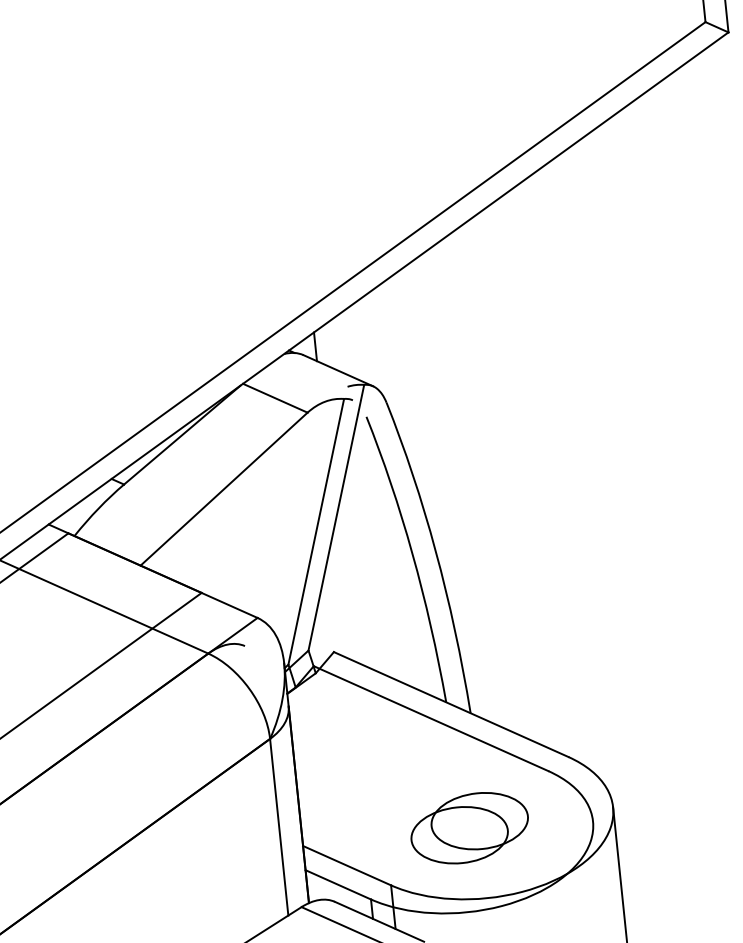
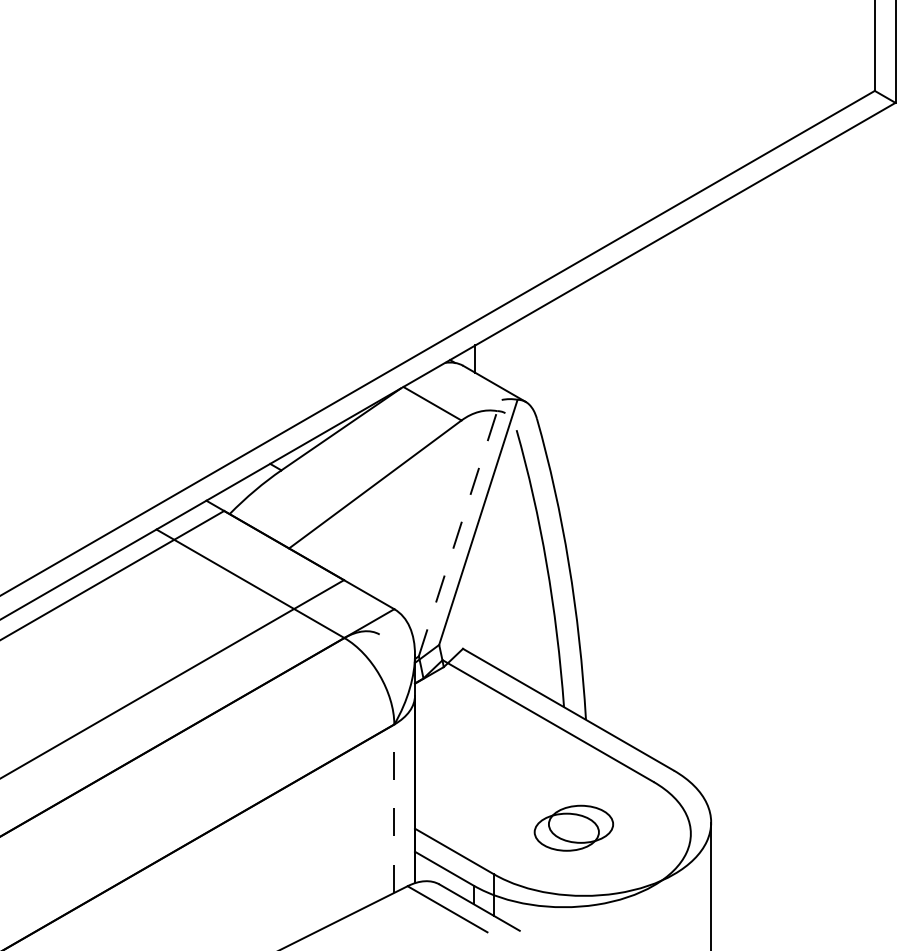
line: (316, 531) -> (458, 533), solid -> dashed
line: (279, 827) -> (394, 808), solid -> dashed
part: (469, 828) -> (573, 828), size x0.7

